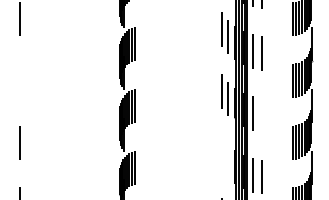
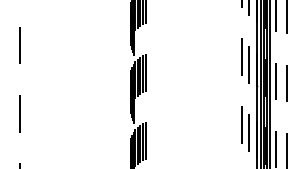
line: (19, 80) -> (19, 45), added
line: (261, 115) -> (285, 83), added
line: (221, 153) -> (241, 125), added
line: (228, 160) -> (249, 133), added

